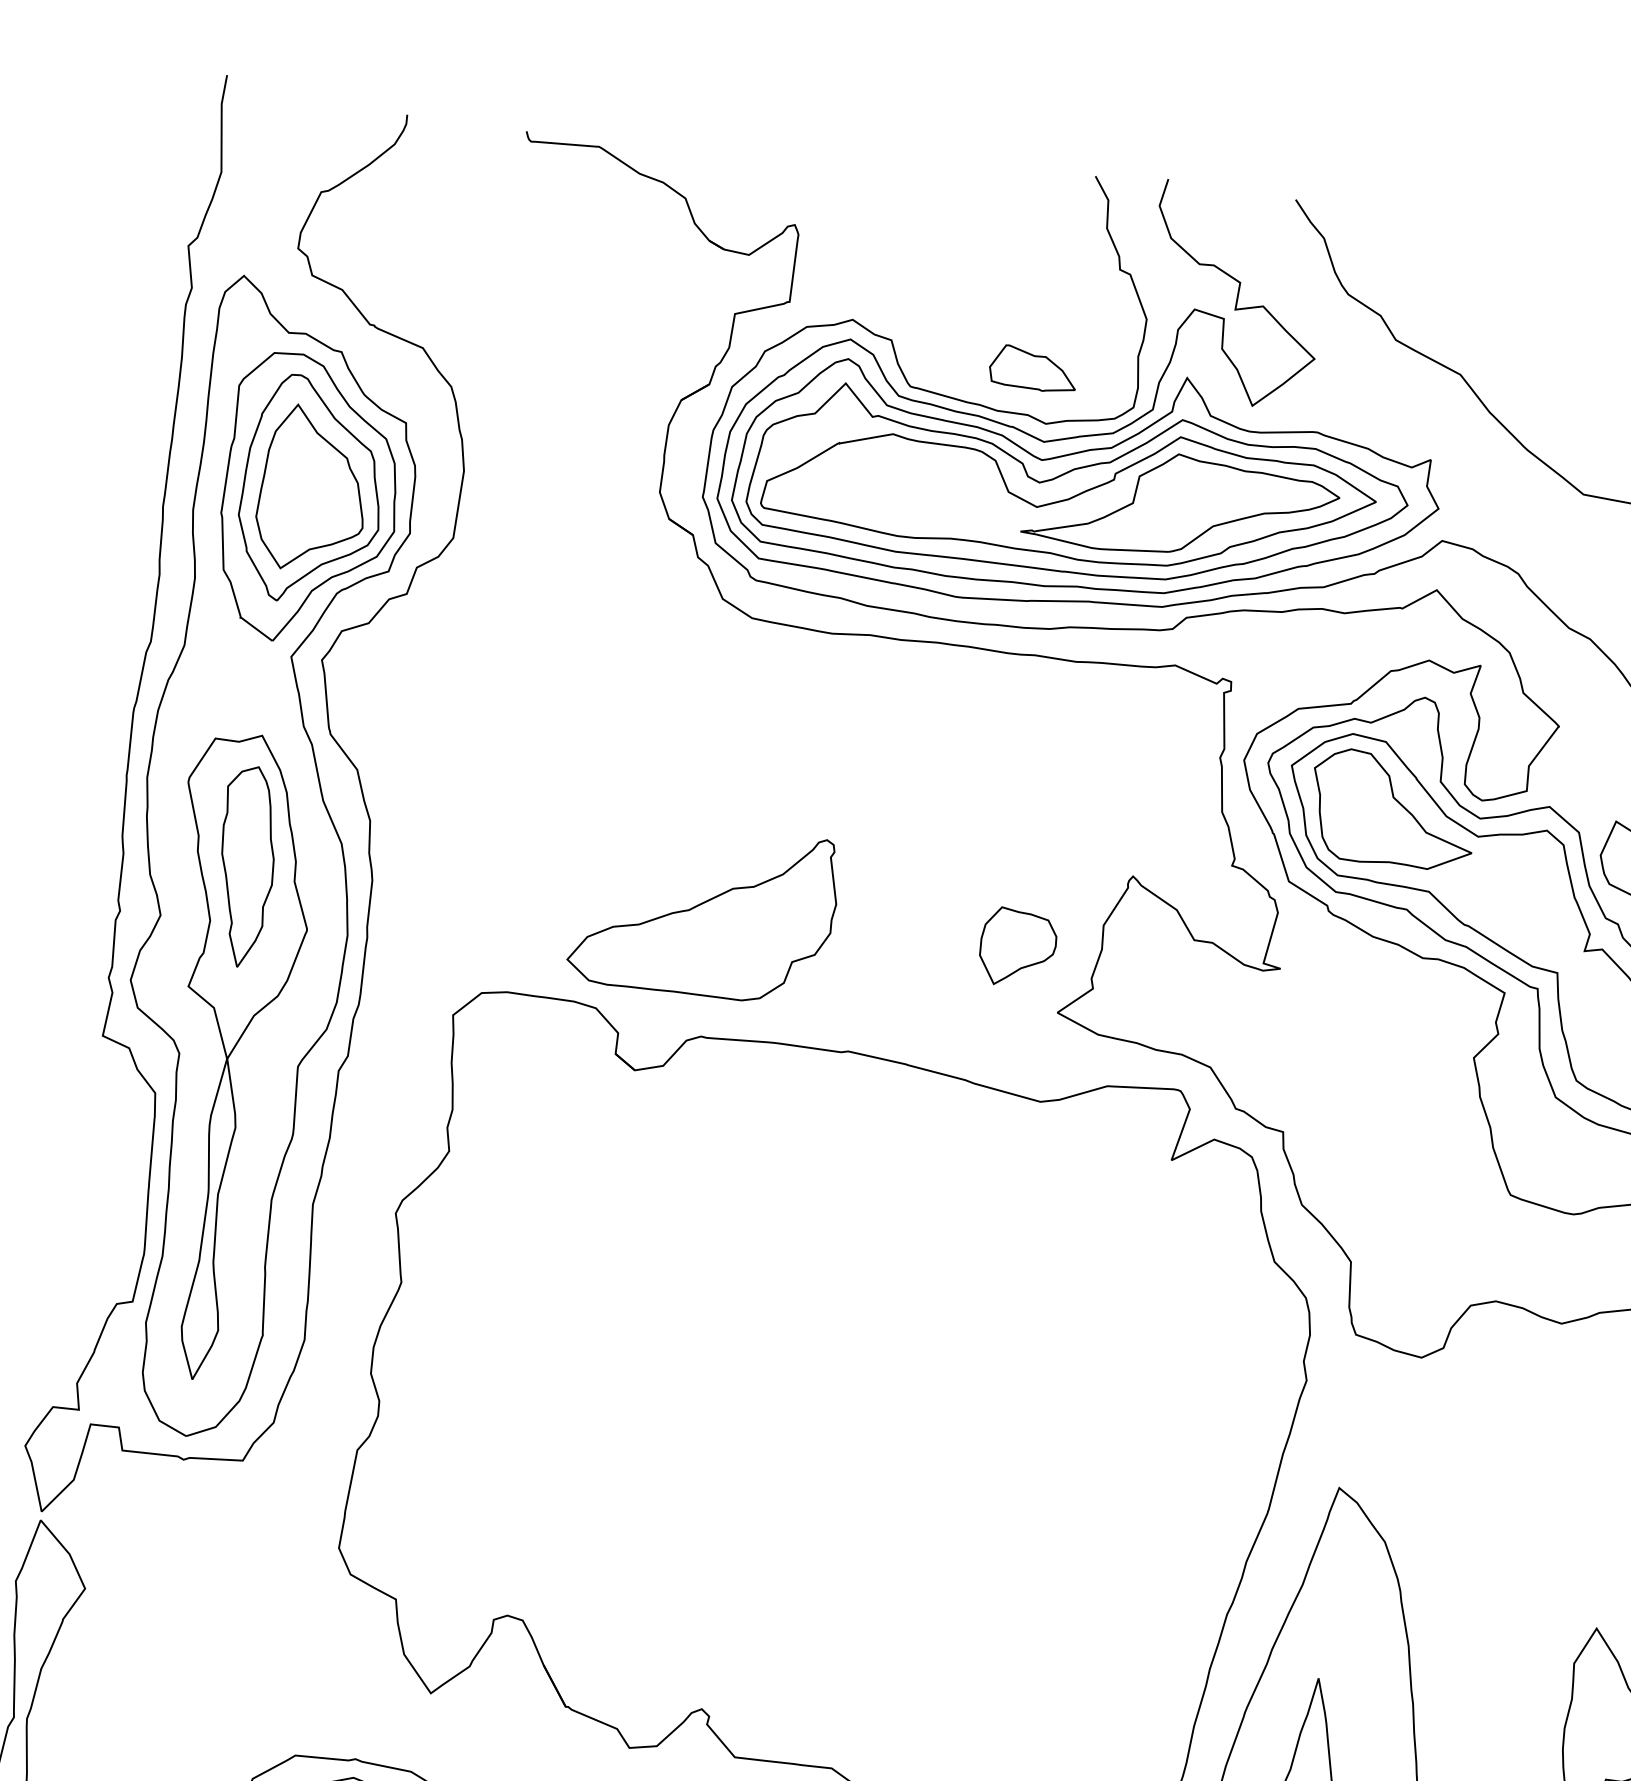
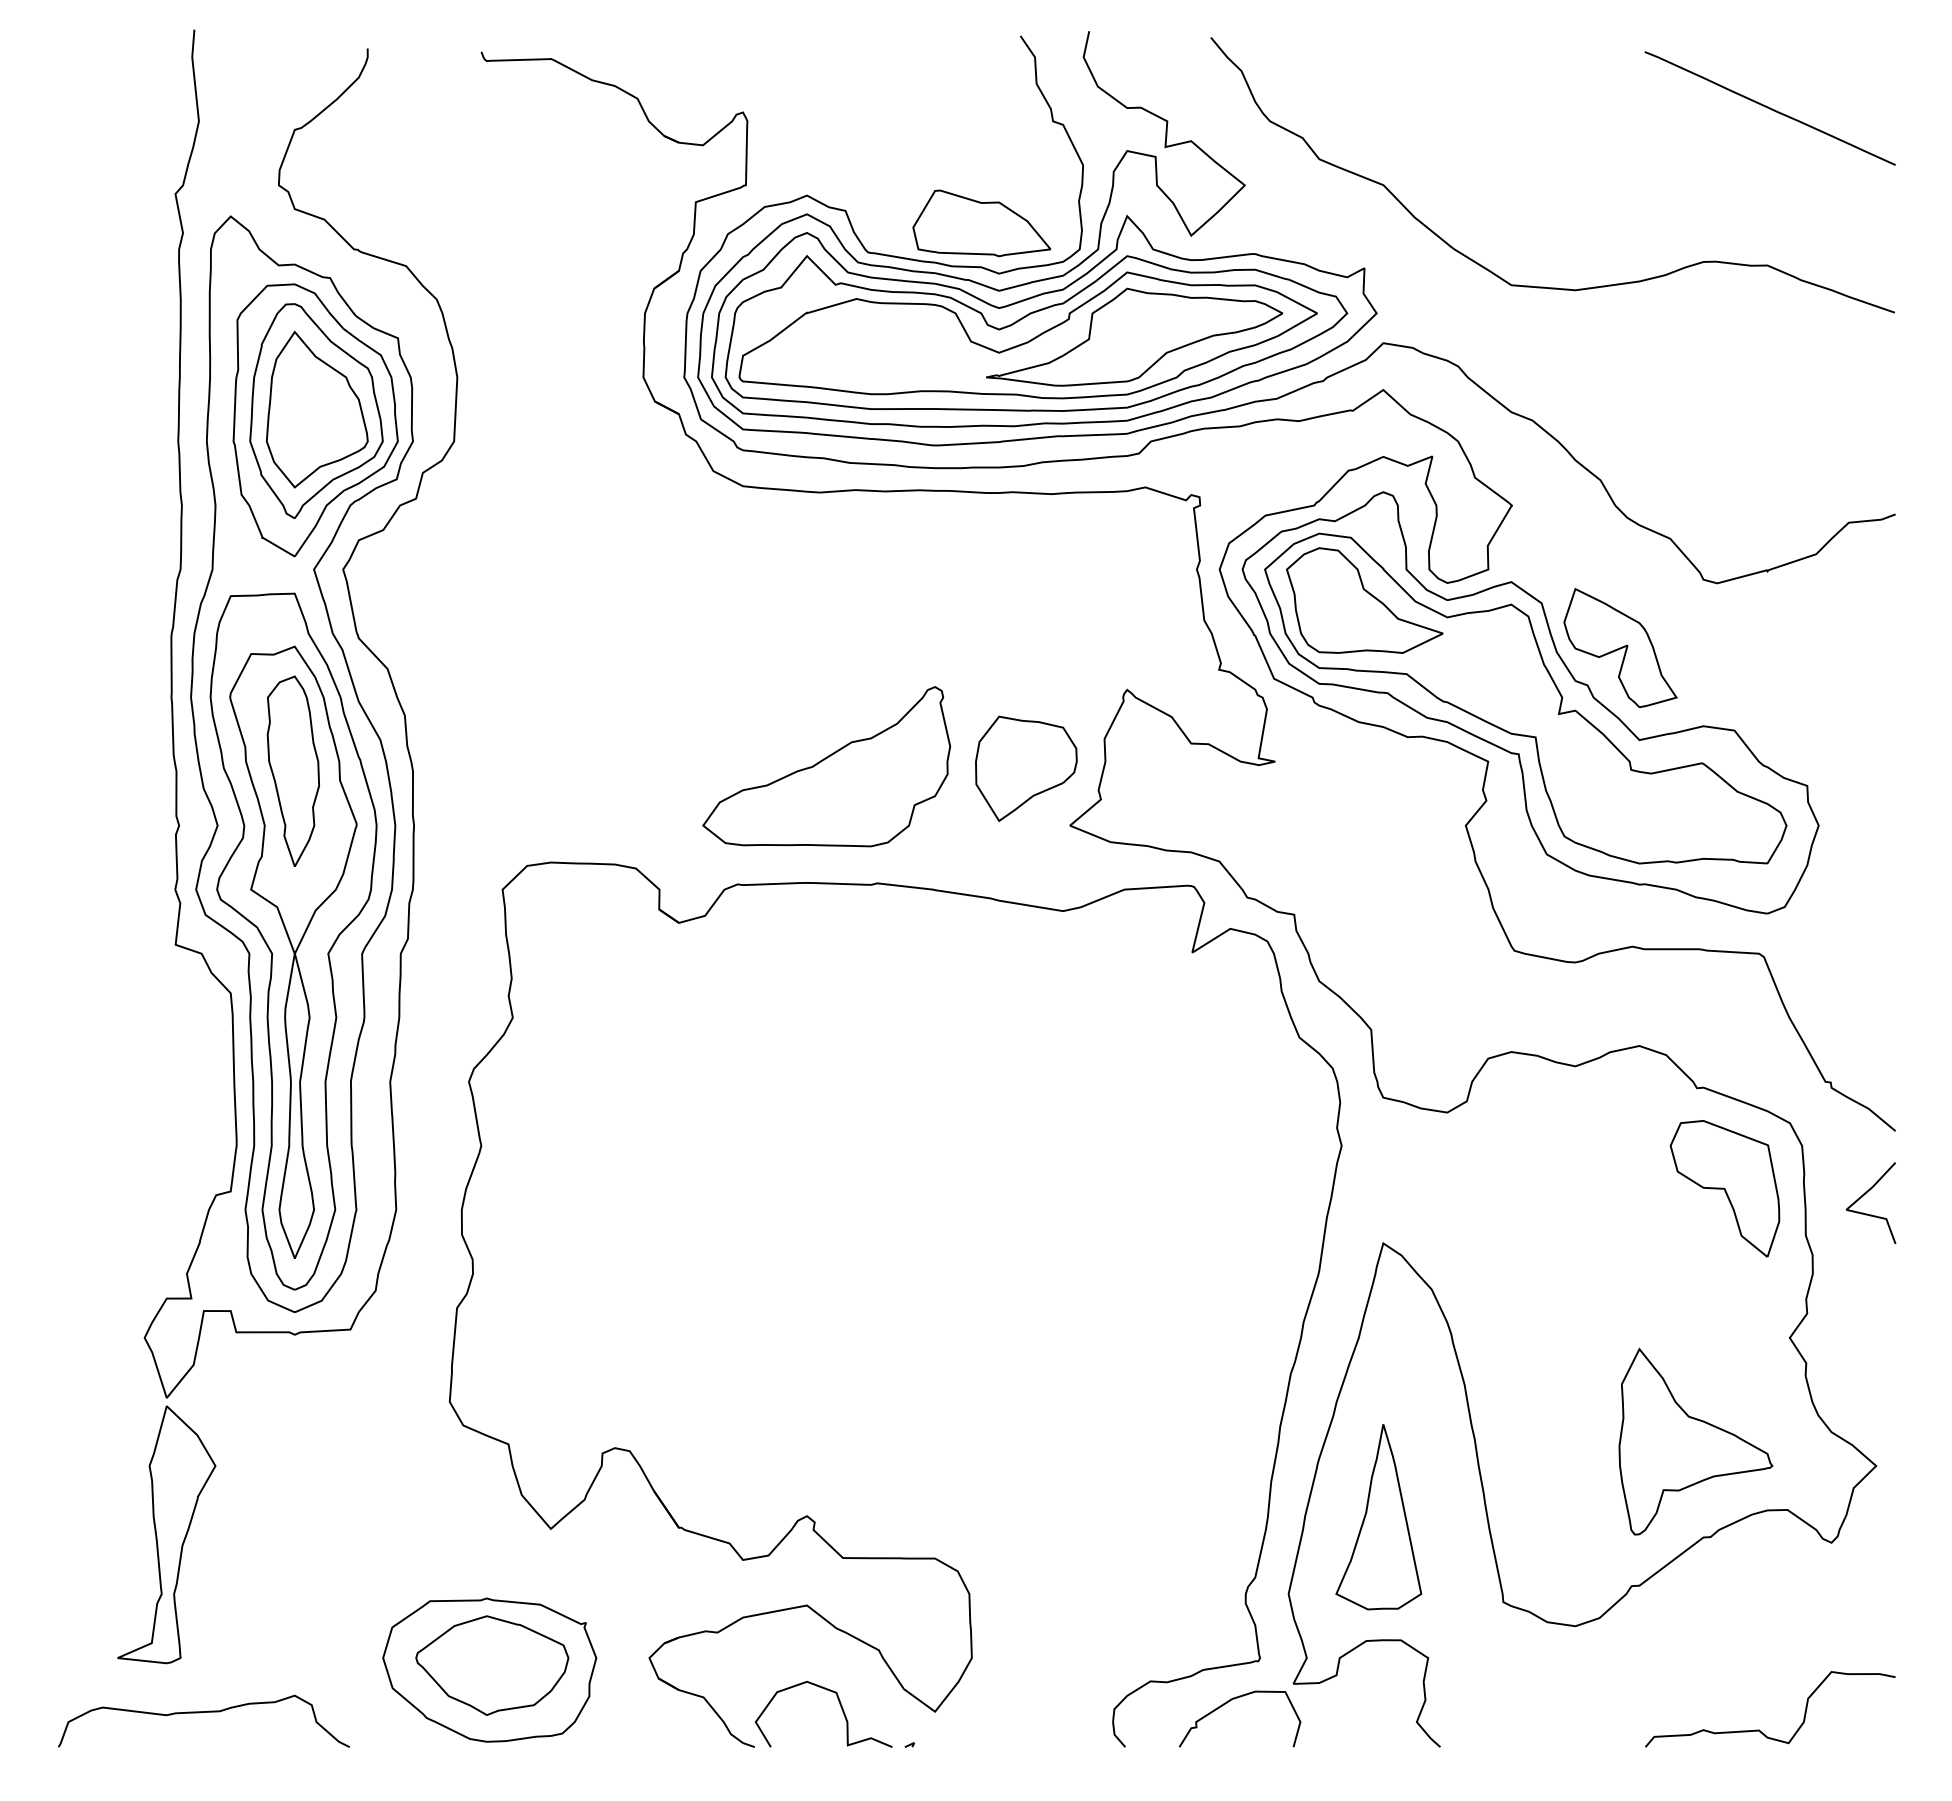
part: (1033, 369) -> (981, 223), size x1.67
part: (703, 911) -> (826, 766), moved
part: (1018, 947) -> (1026, 768), size x1.43
part: (227, 1045) -> (293, 941), added

